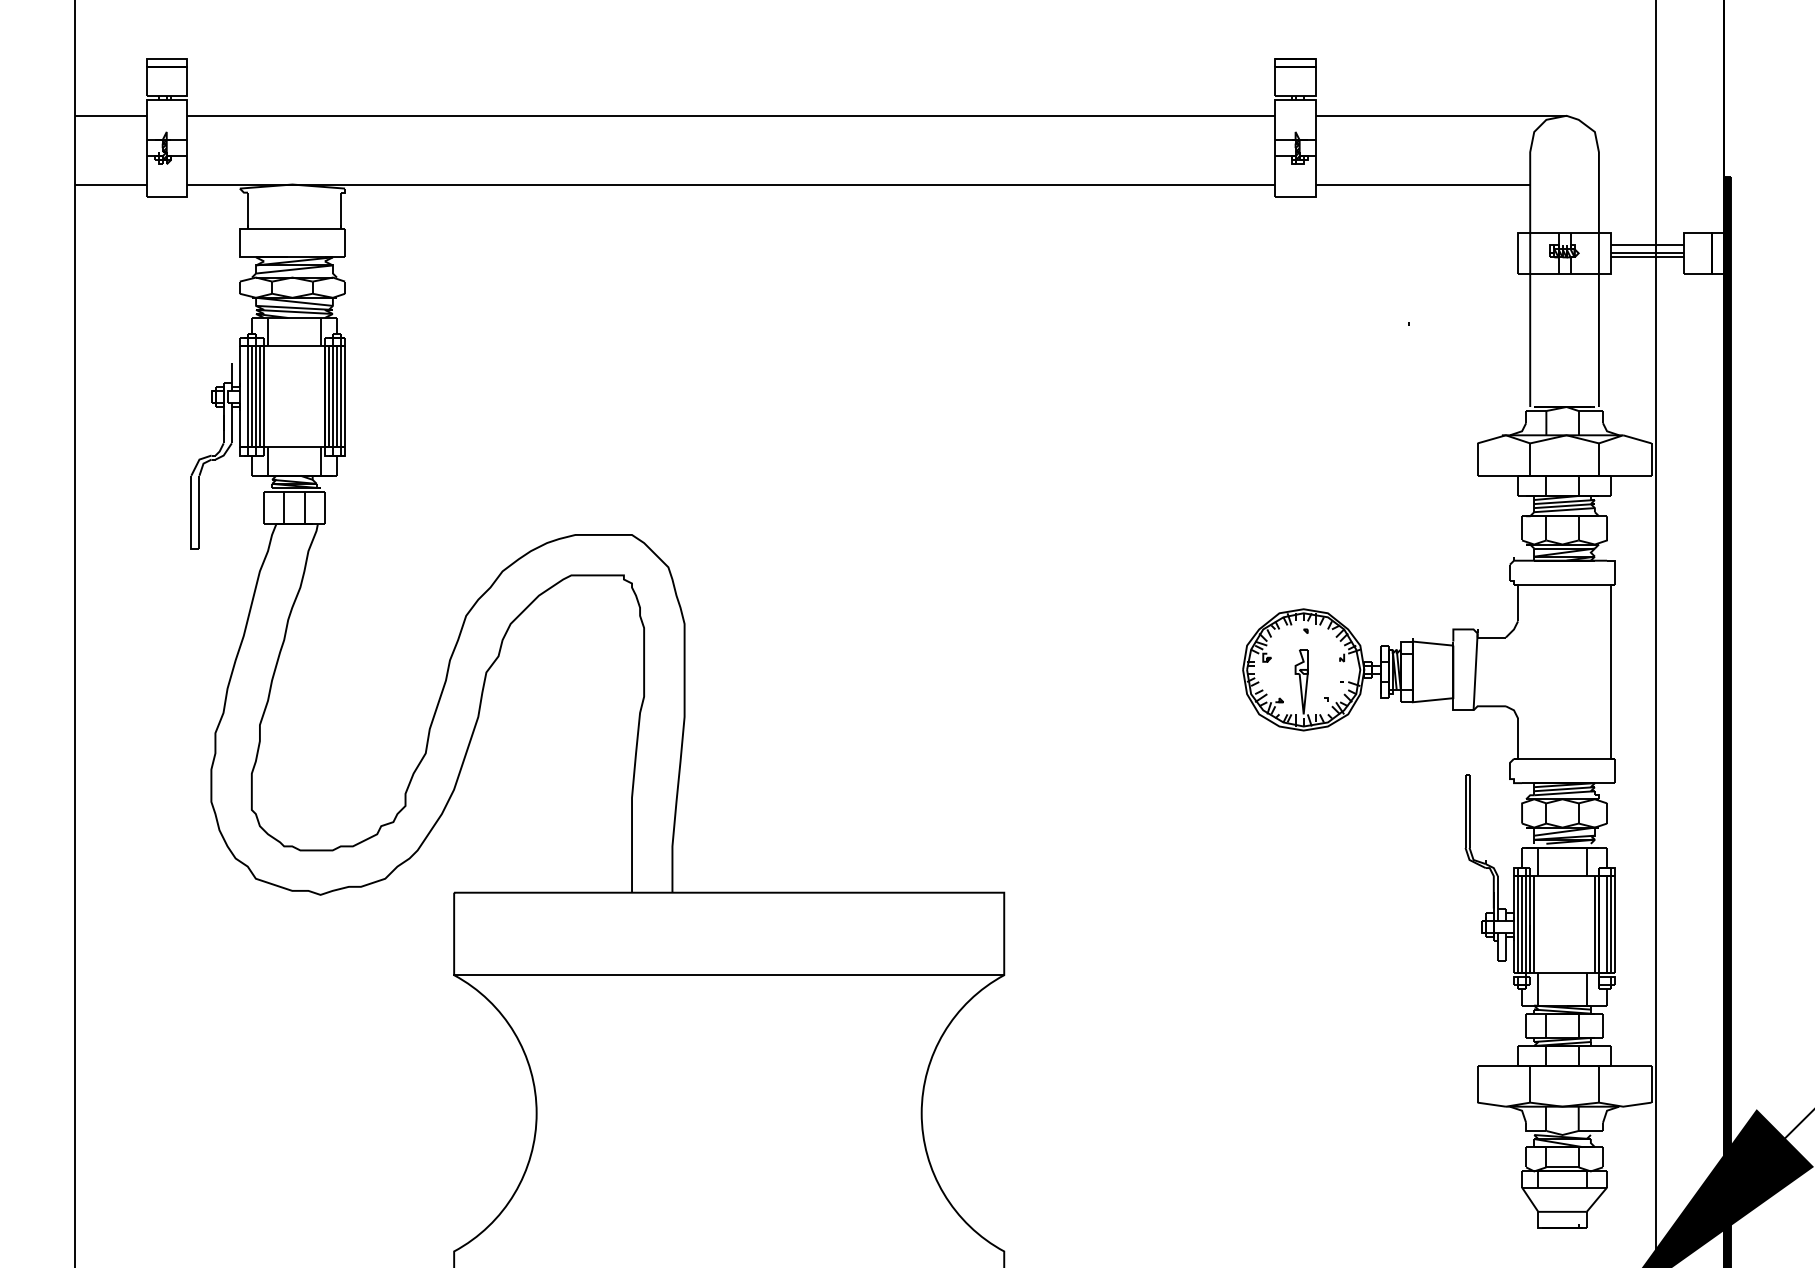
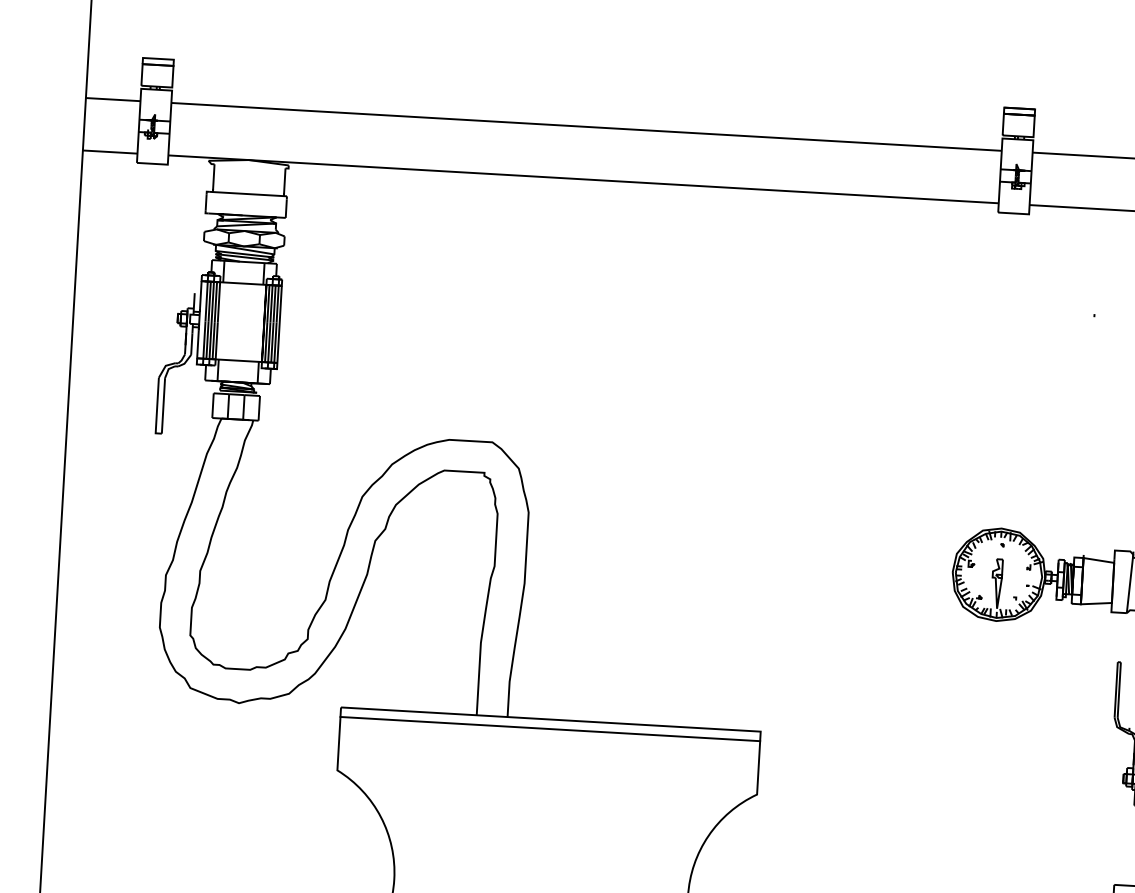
line: (729, 975) -> (550, 729), moved

